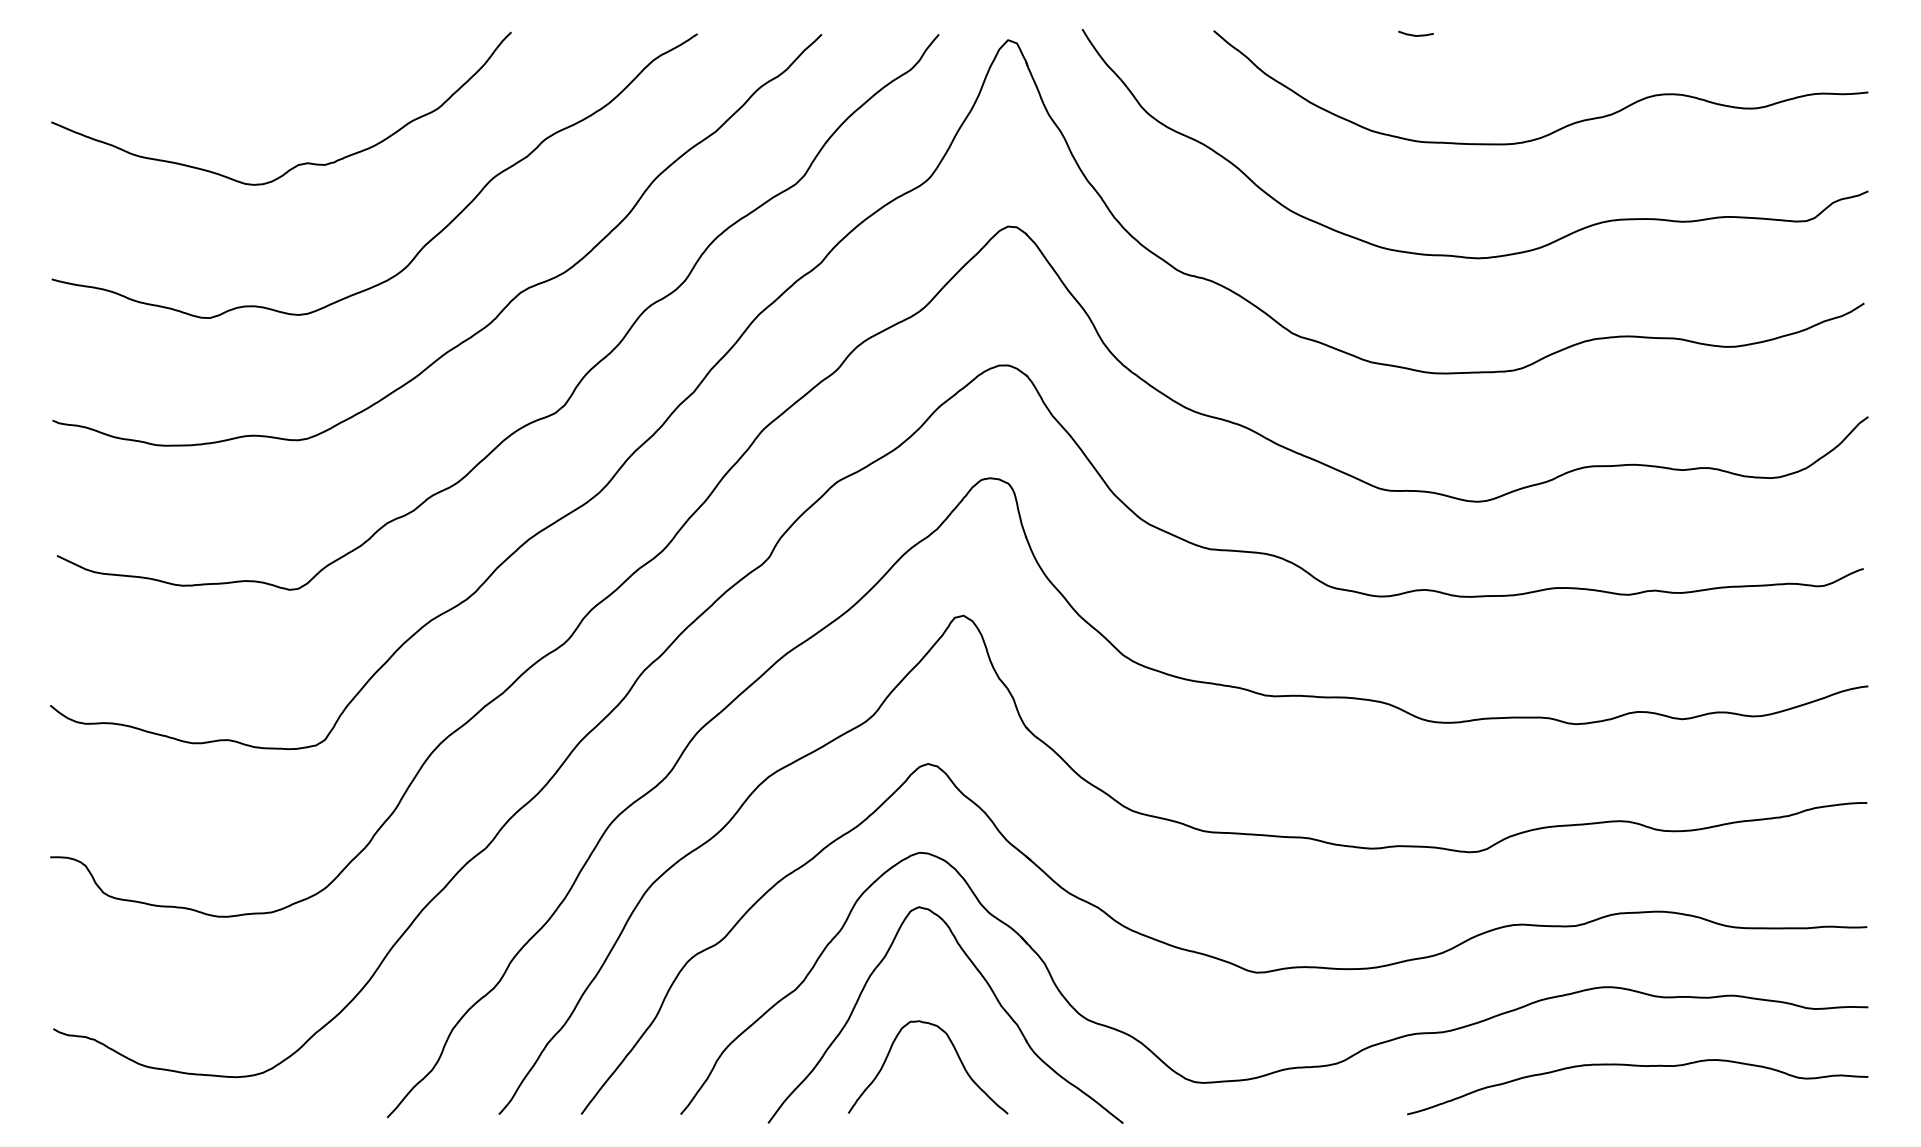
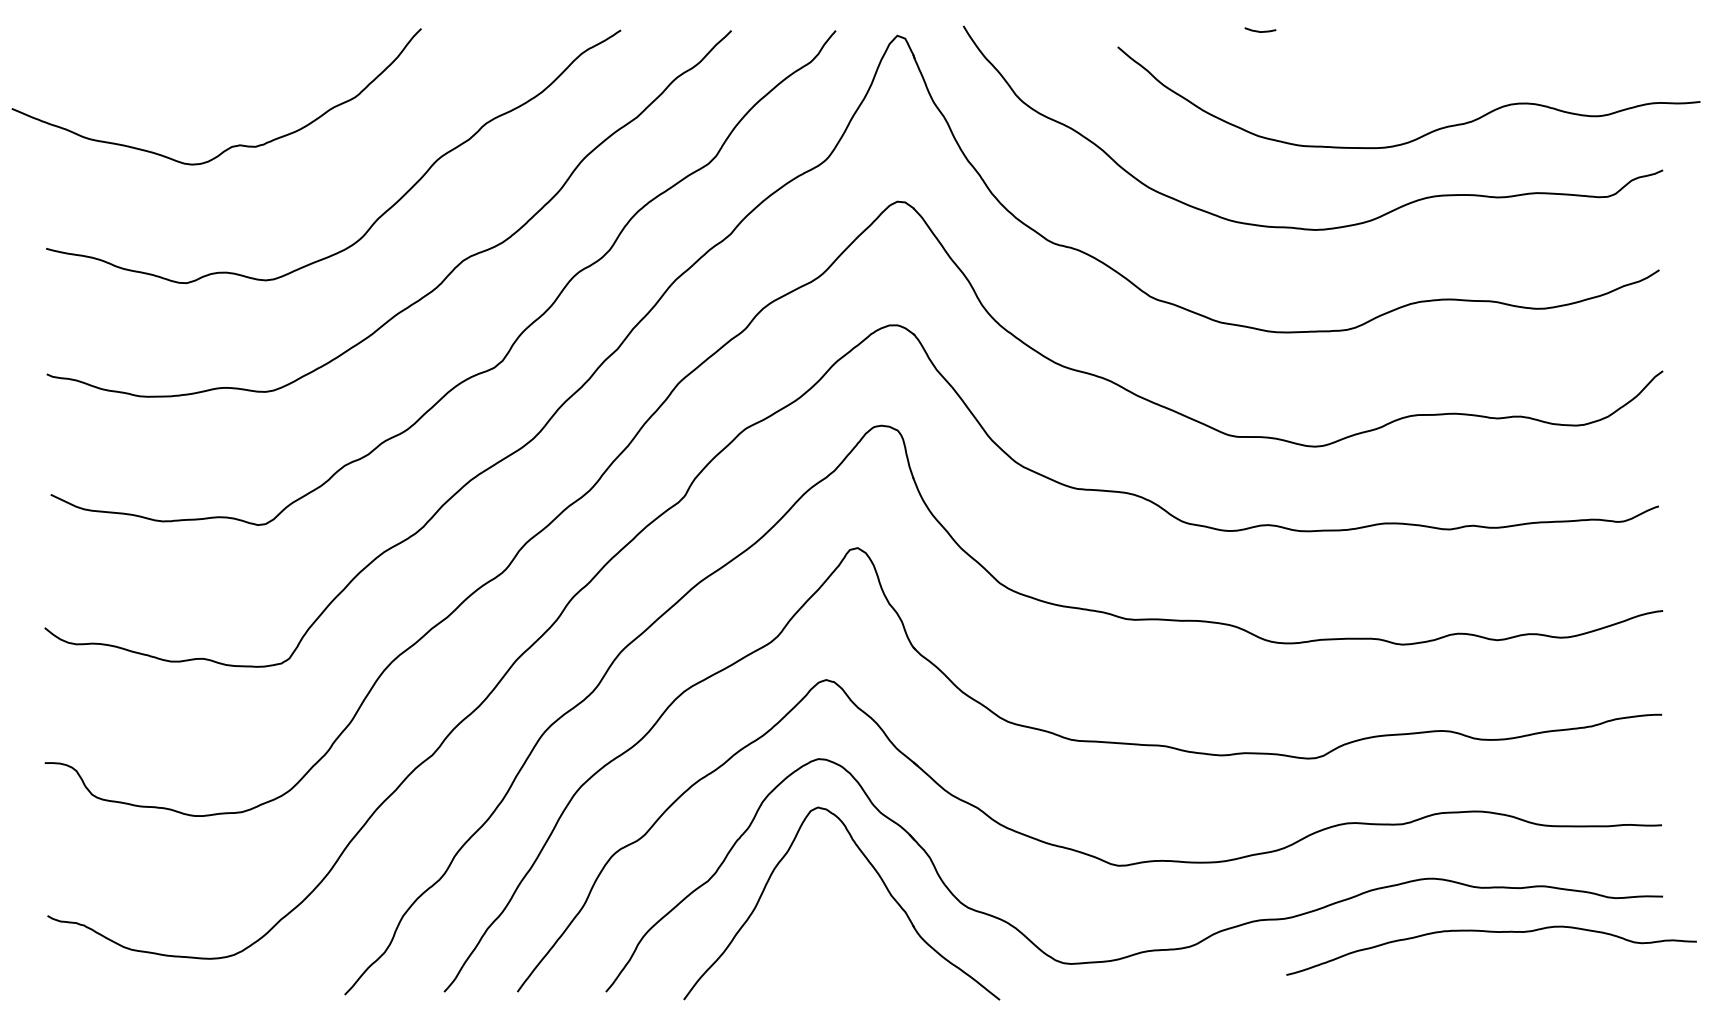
curve: (1561, 127) -> (1427, 133), moved
curve: (299, 163) -> (232, 145), moved
curve: (956, 1054) -> (851, 938), removed
curve: (1637, 1066) -> (1491, 932), moved

